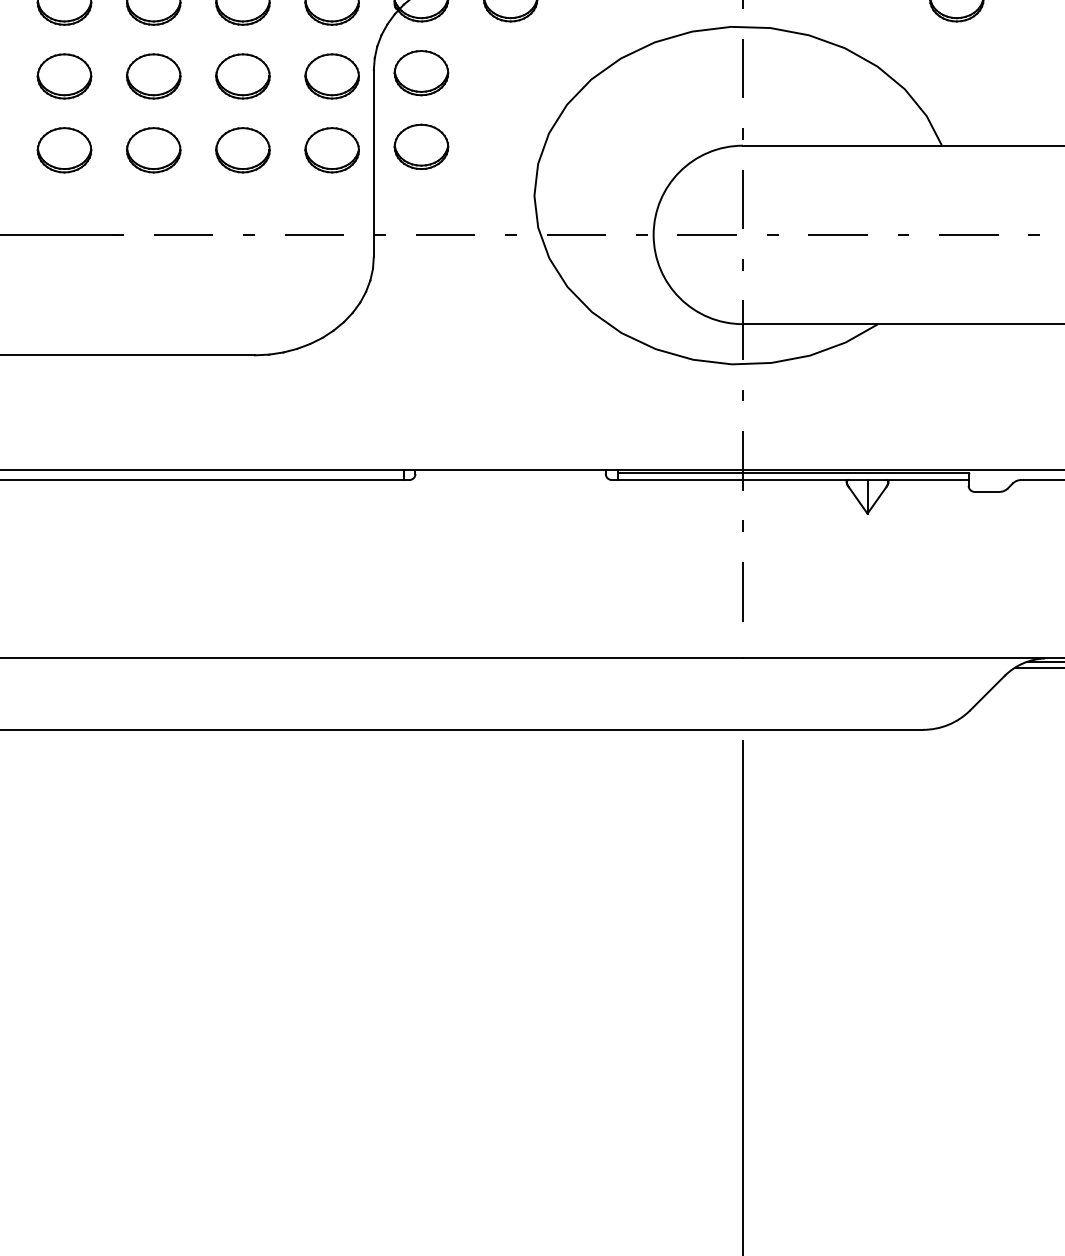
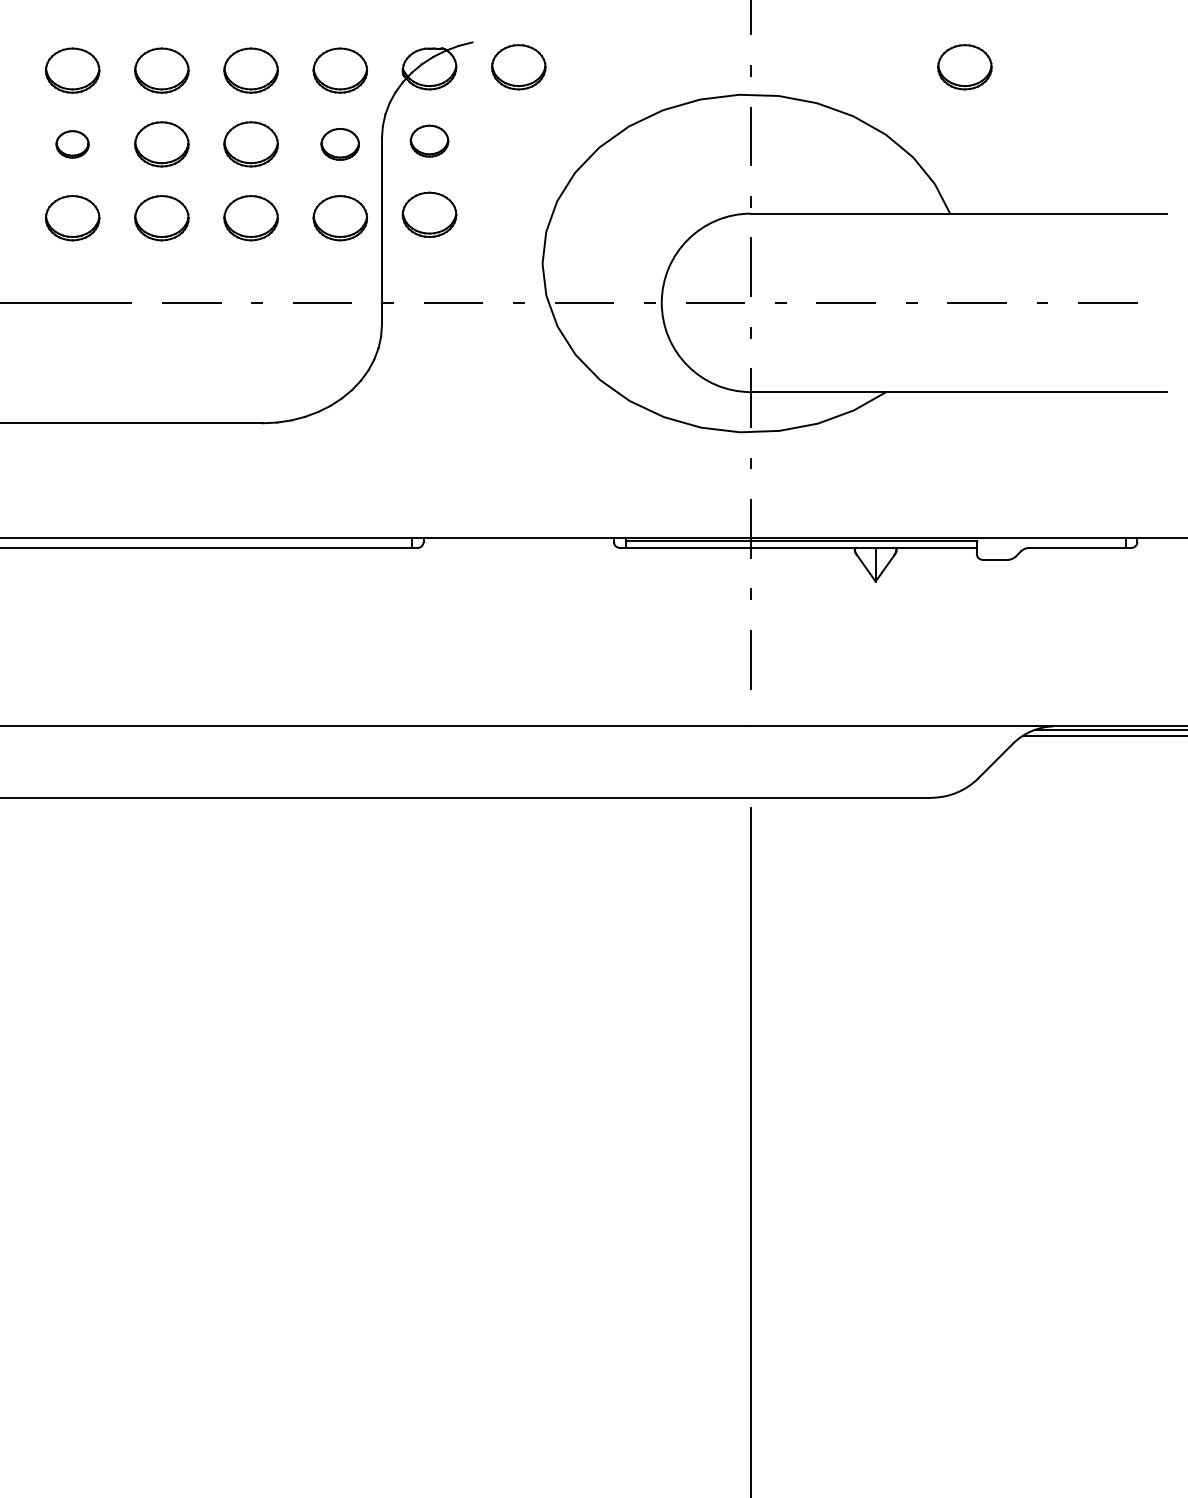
part: (421, 73) -> (429, 141), size x0.7
part: (64, 76) -> (72, 144), size x0.6
part: (331, 76) -> (339, 144), size x0.7

